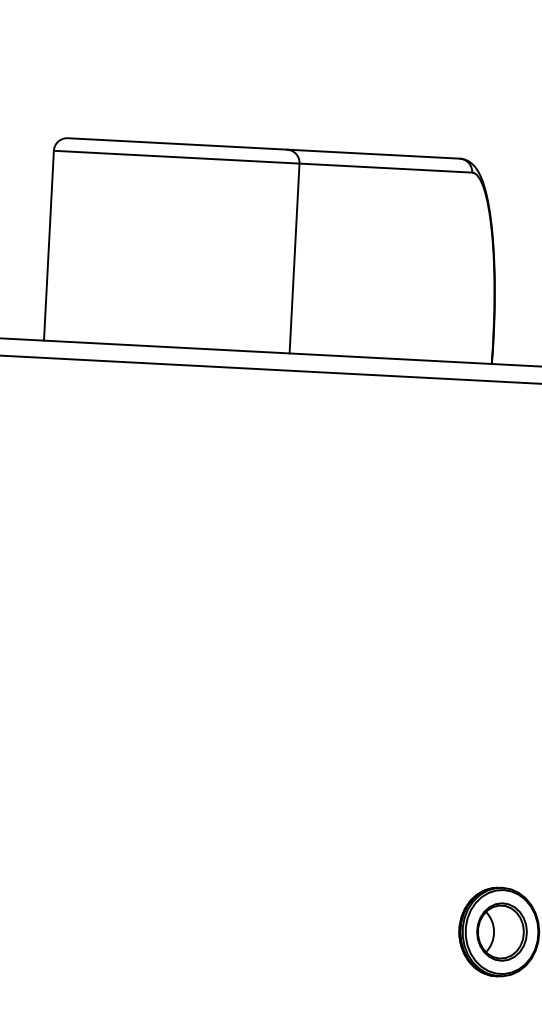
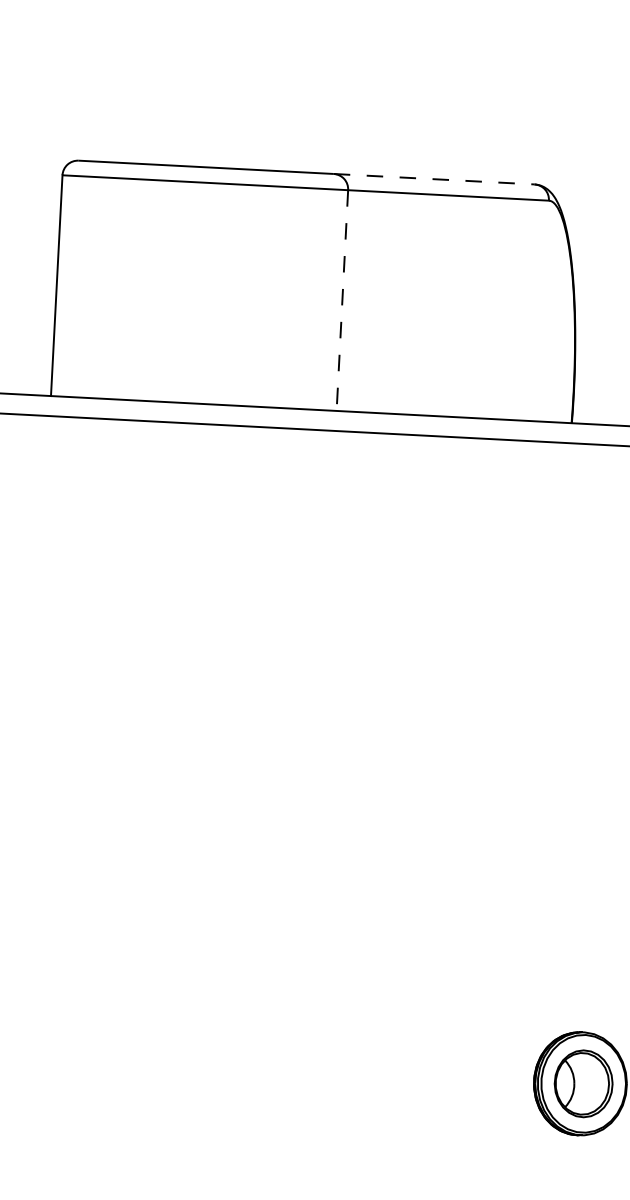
line: (373, 154) -> (434, 179), solid -> dashed
line: (294, 258) -> (342, 300), solid -> dashed

